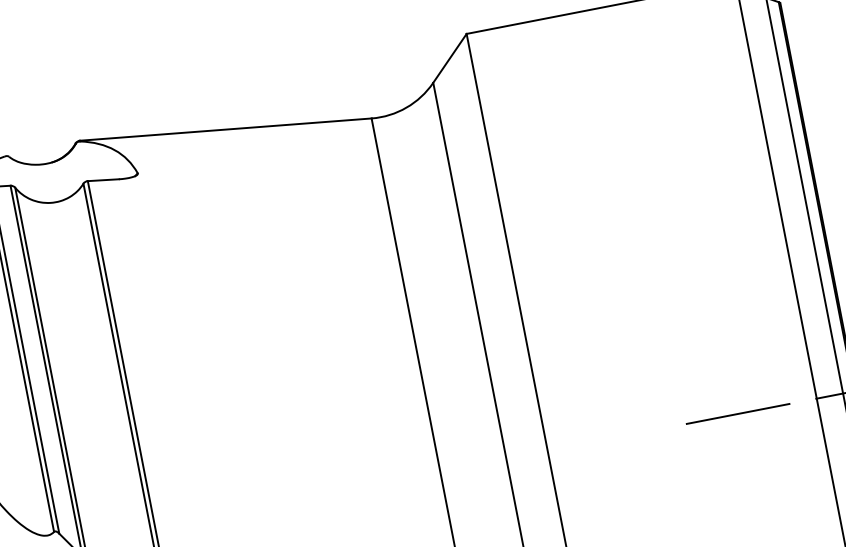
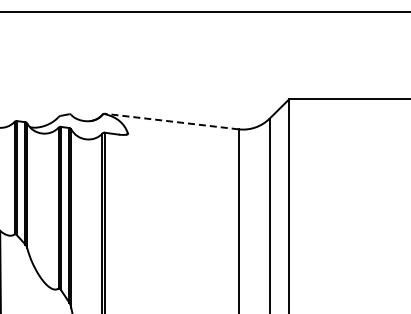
line: (225, 129) -> (171, 121), solid -> dashed
line: (738, 414) -> (378, 295), removed

